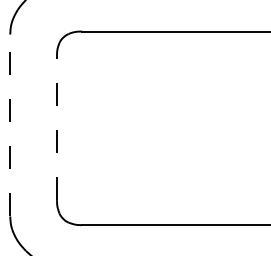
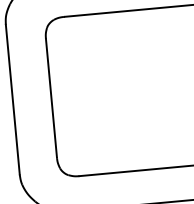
line: (10, 125) -> (13, 99), dashed -> solid
line: (56, 127) -> (51, 97), dashed -> solid

